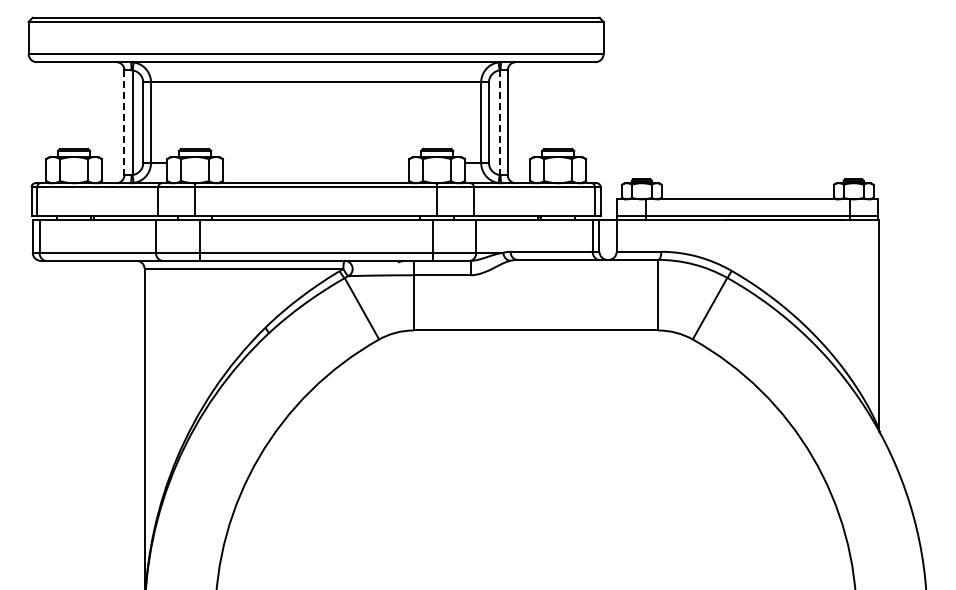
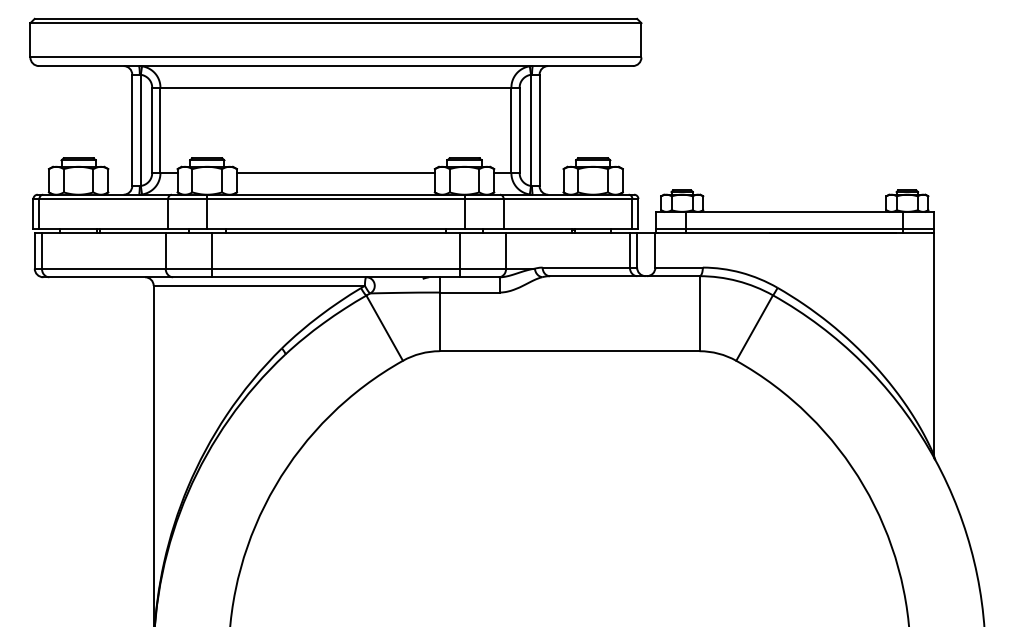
line: (124, 123) -> (132, 131), dashed -> solid
line: (499, 123) -> (530, 131), dashed -> solid
line: (316, 163) -> (336, 173), added

